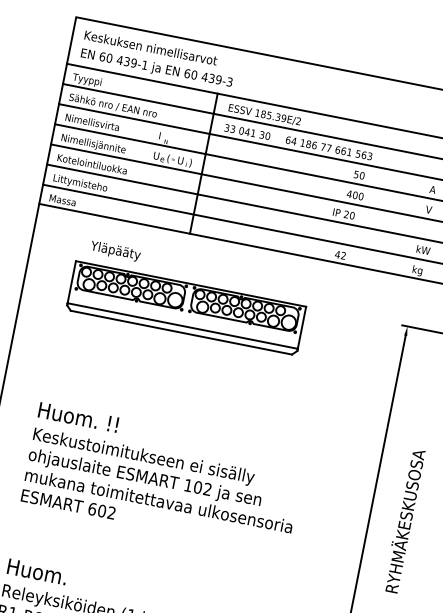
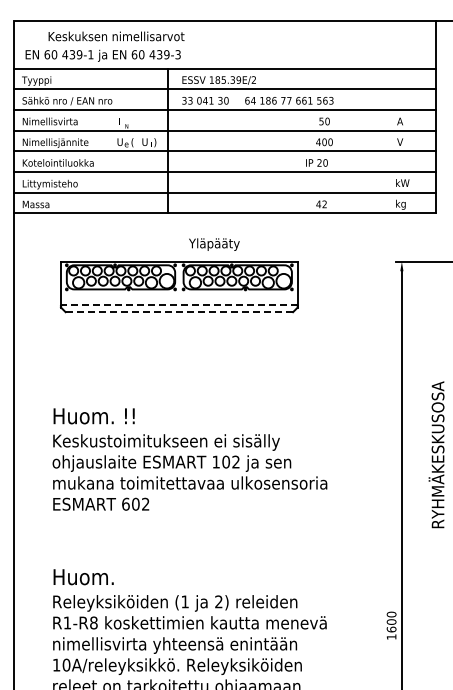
text: (150, 48) -> (116, 36), moved
text: (115, 251) -> (214, 244), moved
line: (181, 326) -> (178, 305), solid -> dashed
line: (181, 333) -> (179, 312), solid -> dashed

